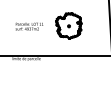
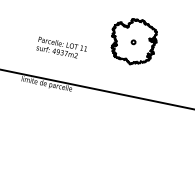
text: (29, 26) -> (61, 48), moved

